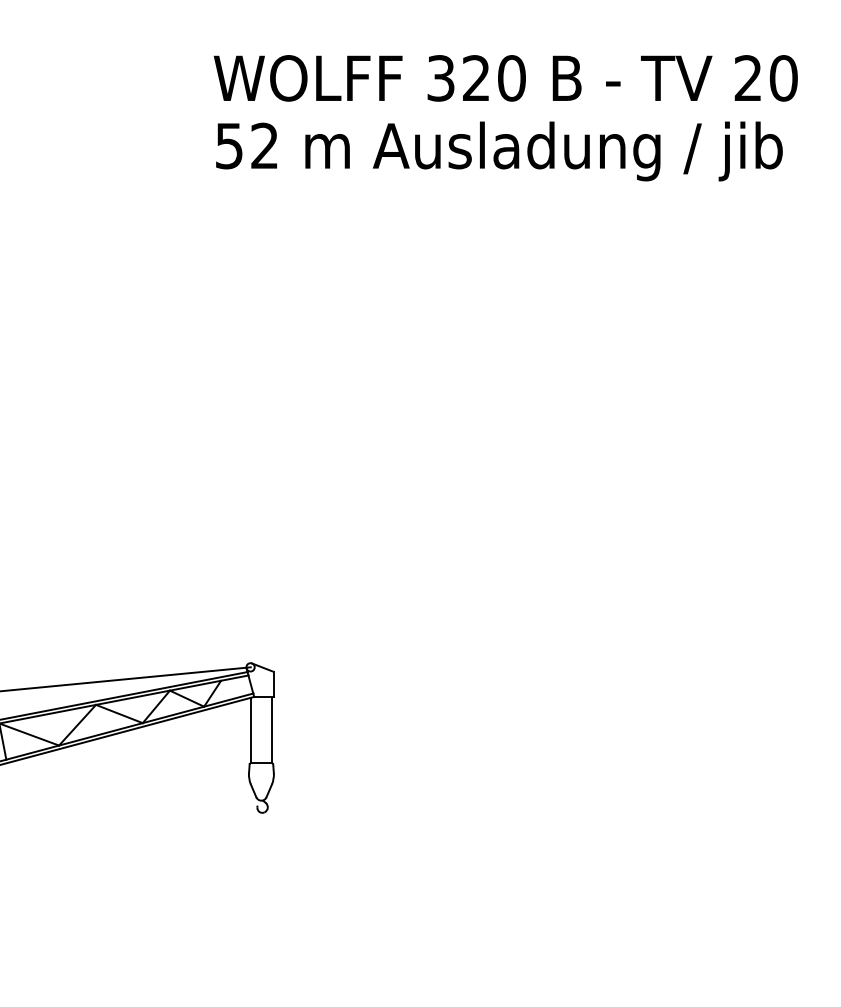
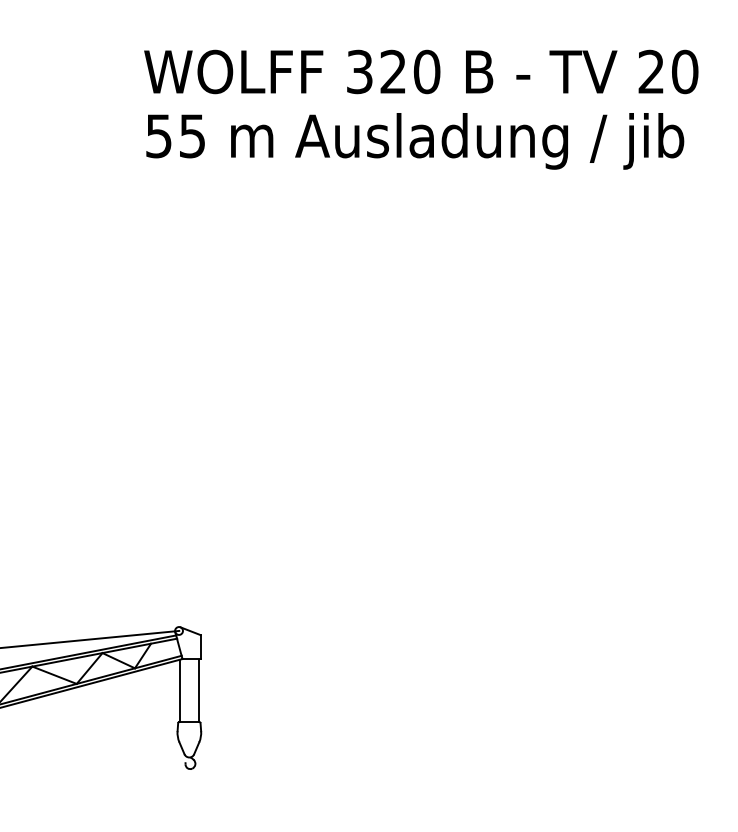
text: (264, 145) -> (192, 135), 52 -> 55

